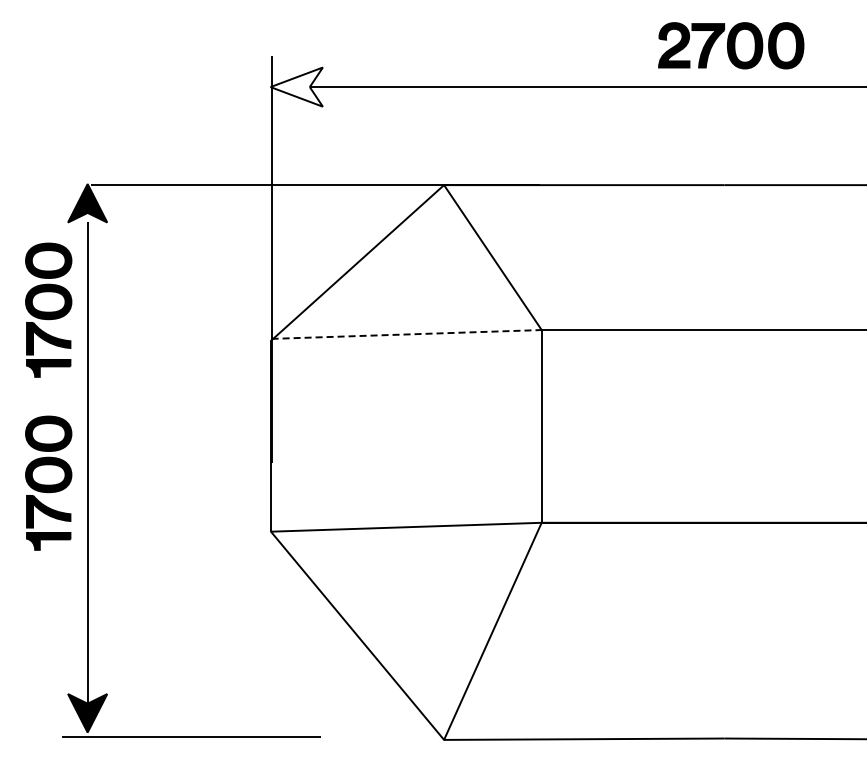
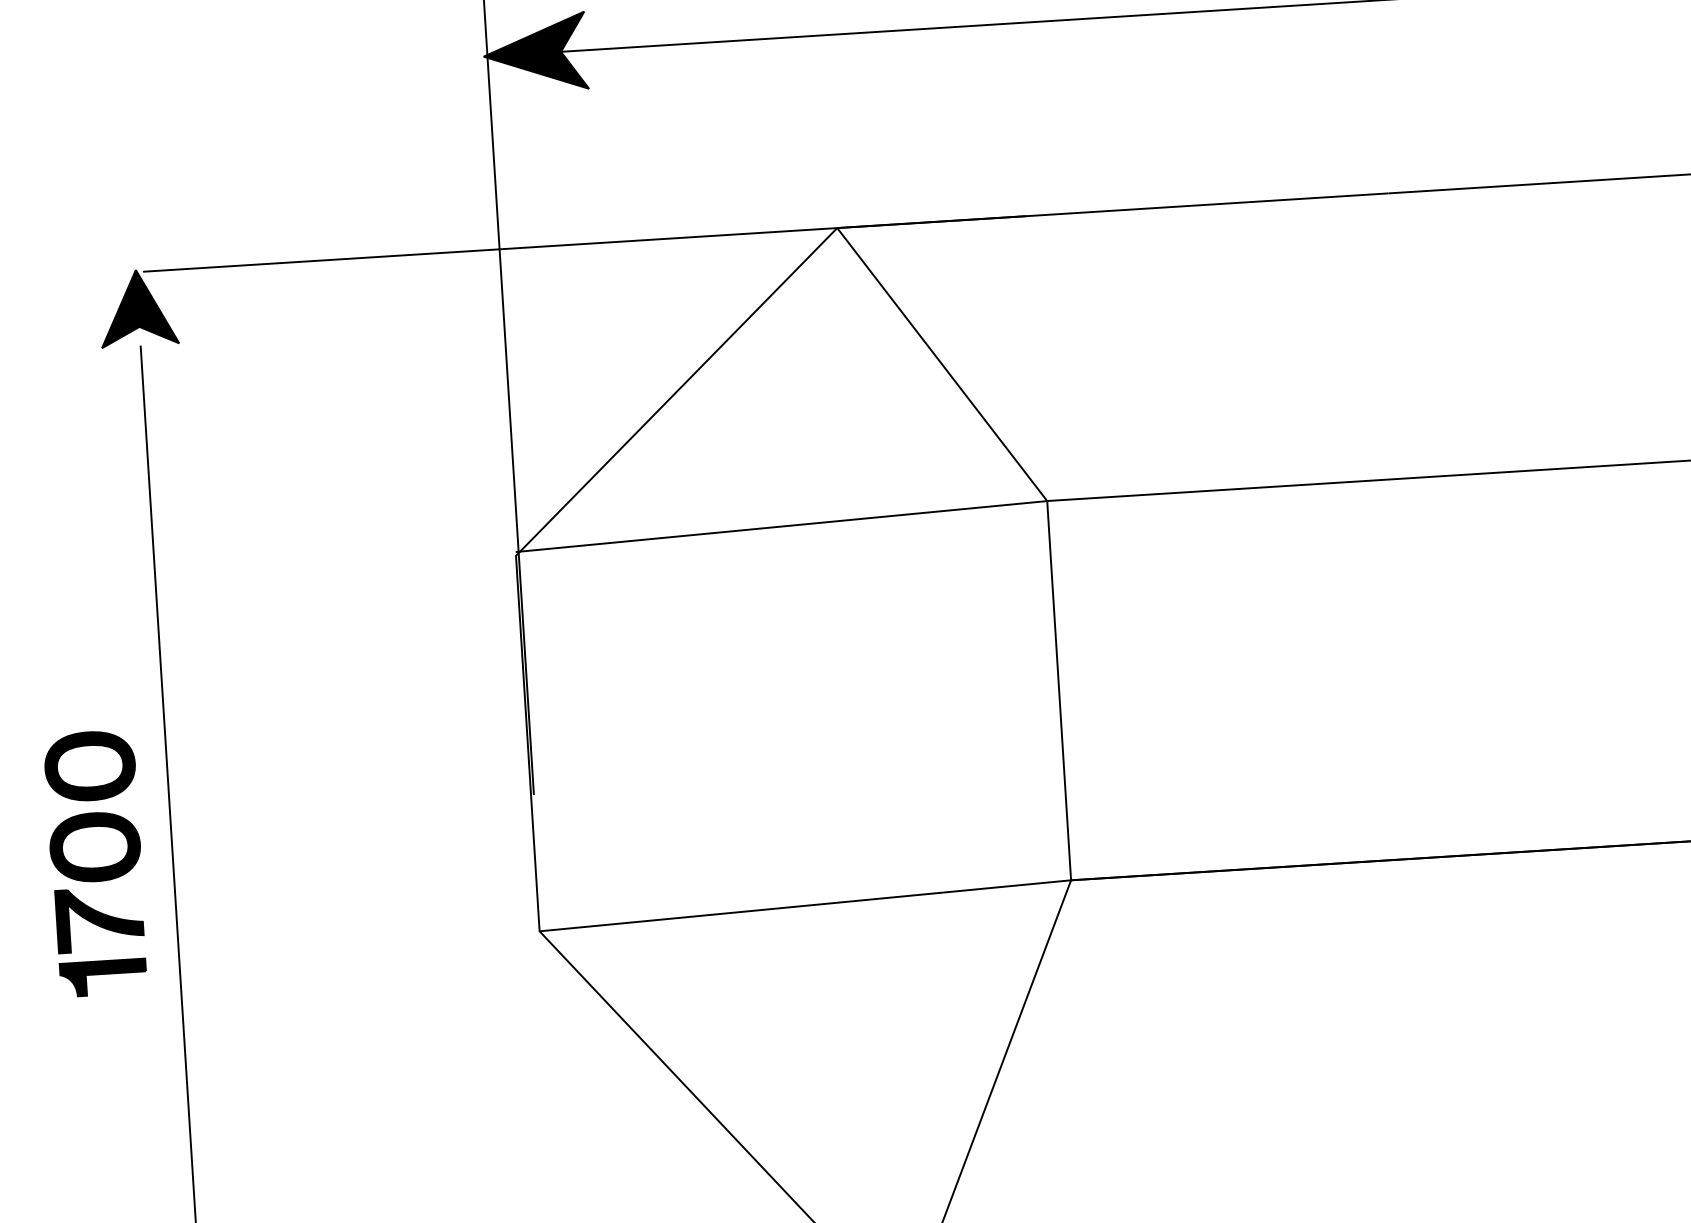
fill: (296, 86) -> (534, 52), added
part: (48, 309) -> (74, 521), removed
line: (406, 334) -> (781, 526), dashed -> solid

